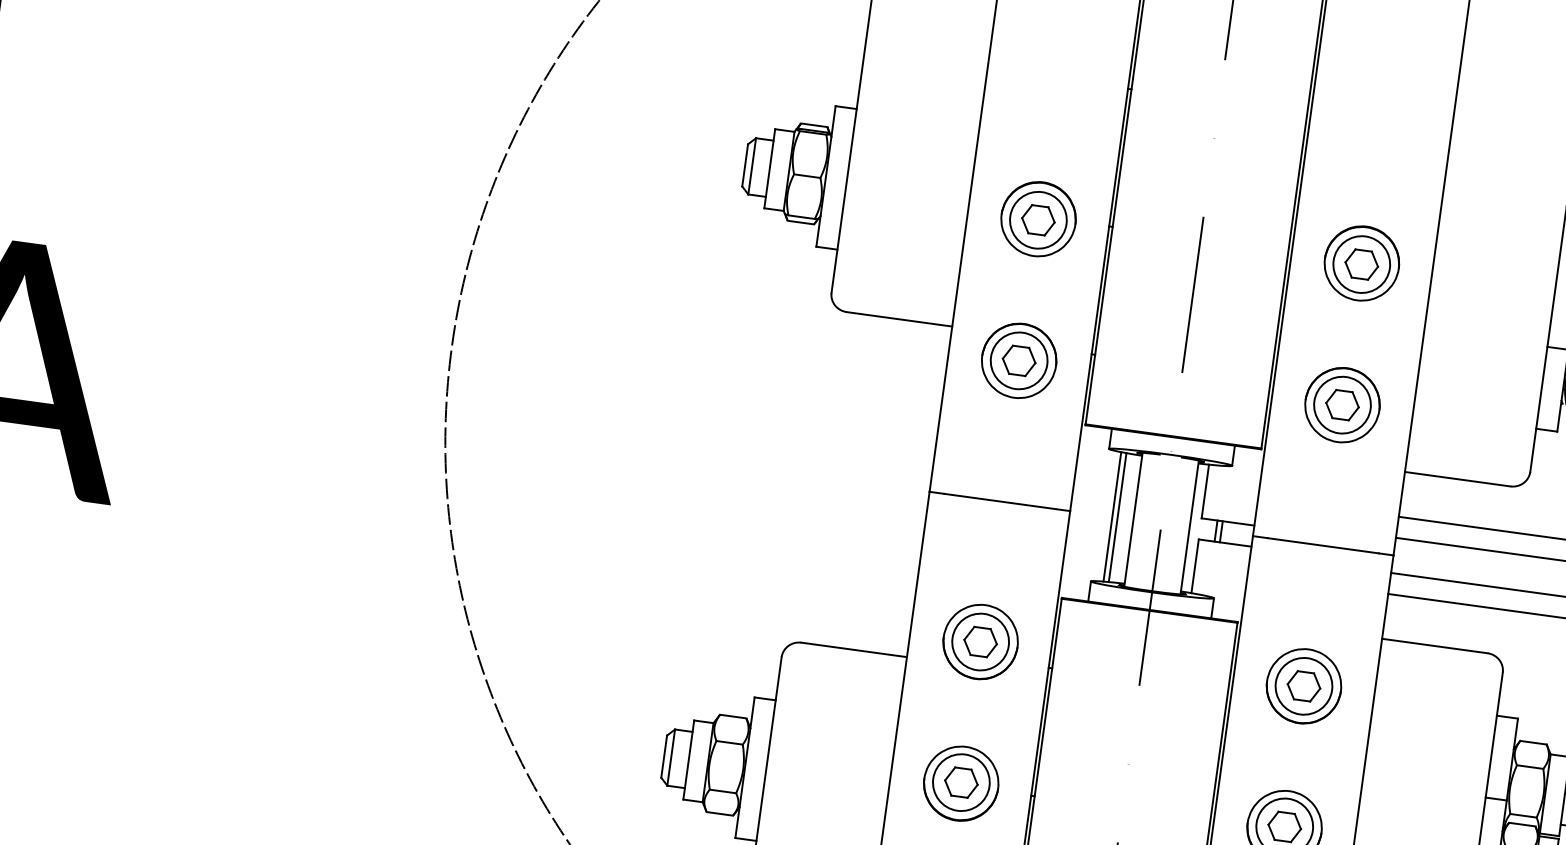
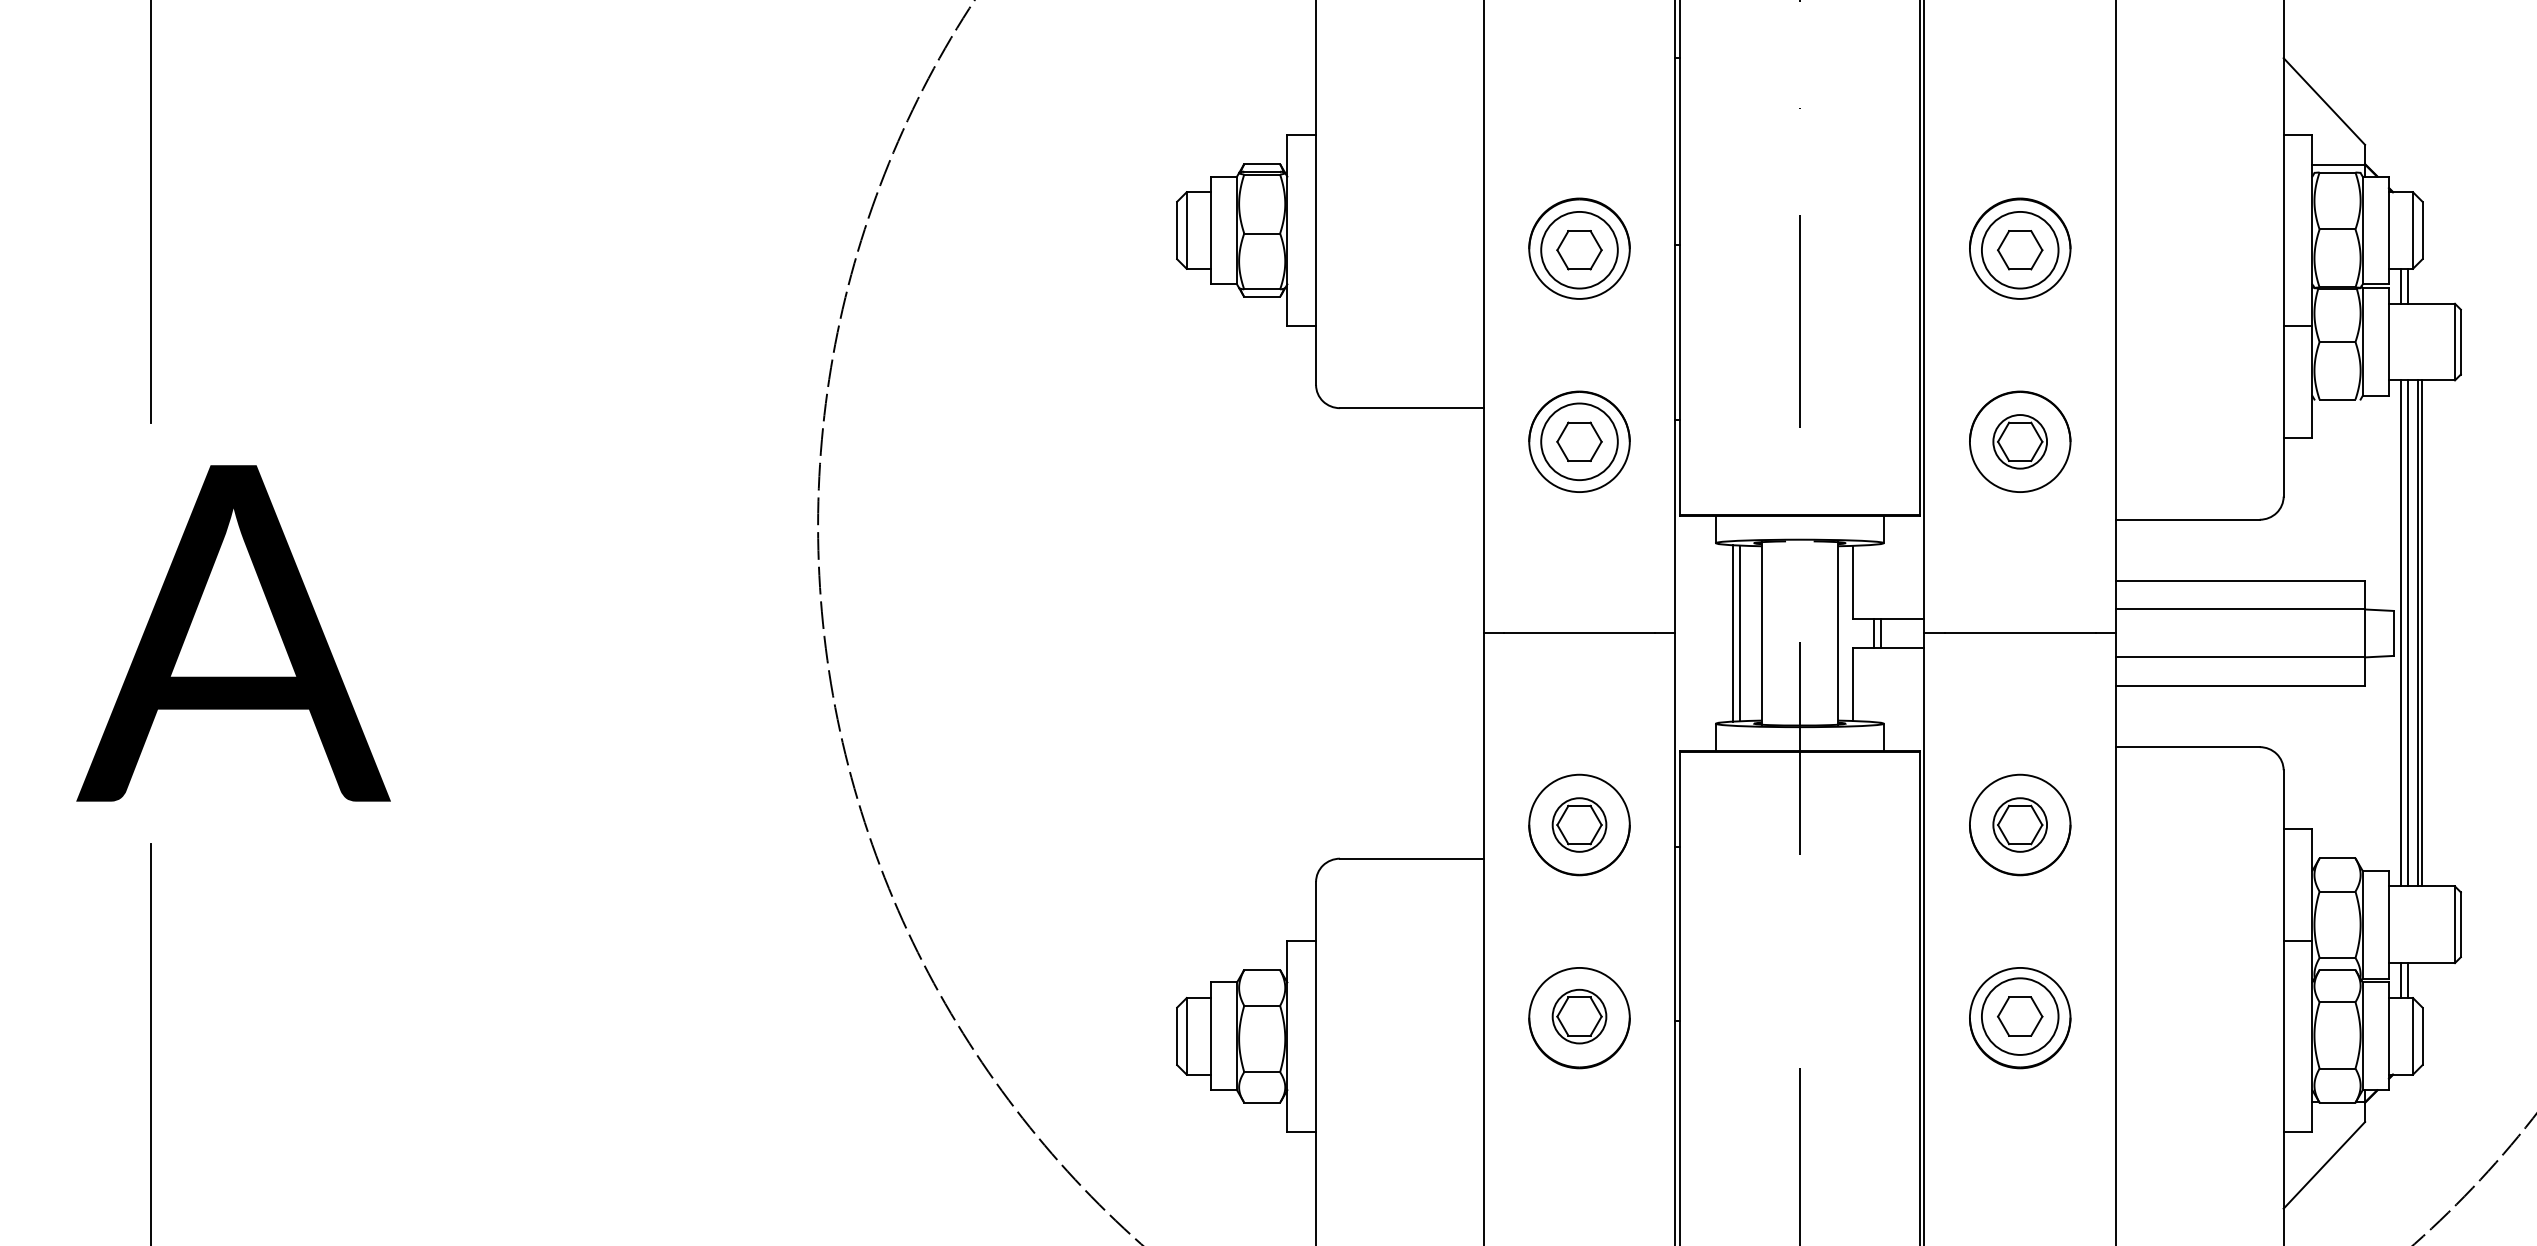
circle: (1342, 404) -> (2019, 441), size x0.7
circle: (980, 641) -> (1579, 824), size x0.7
circle: (1303, 685) -> (2019, 824), size x0.7
circle: (961, 782) -> (1579, 1016), size x0.7

